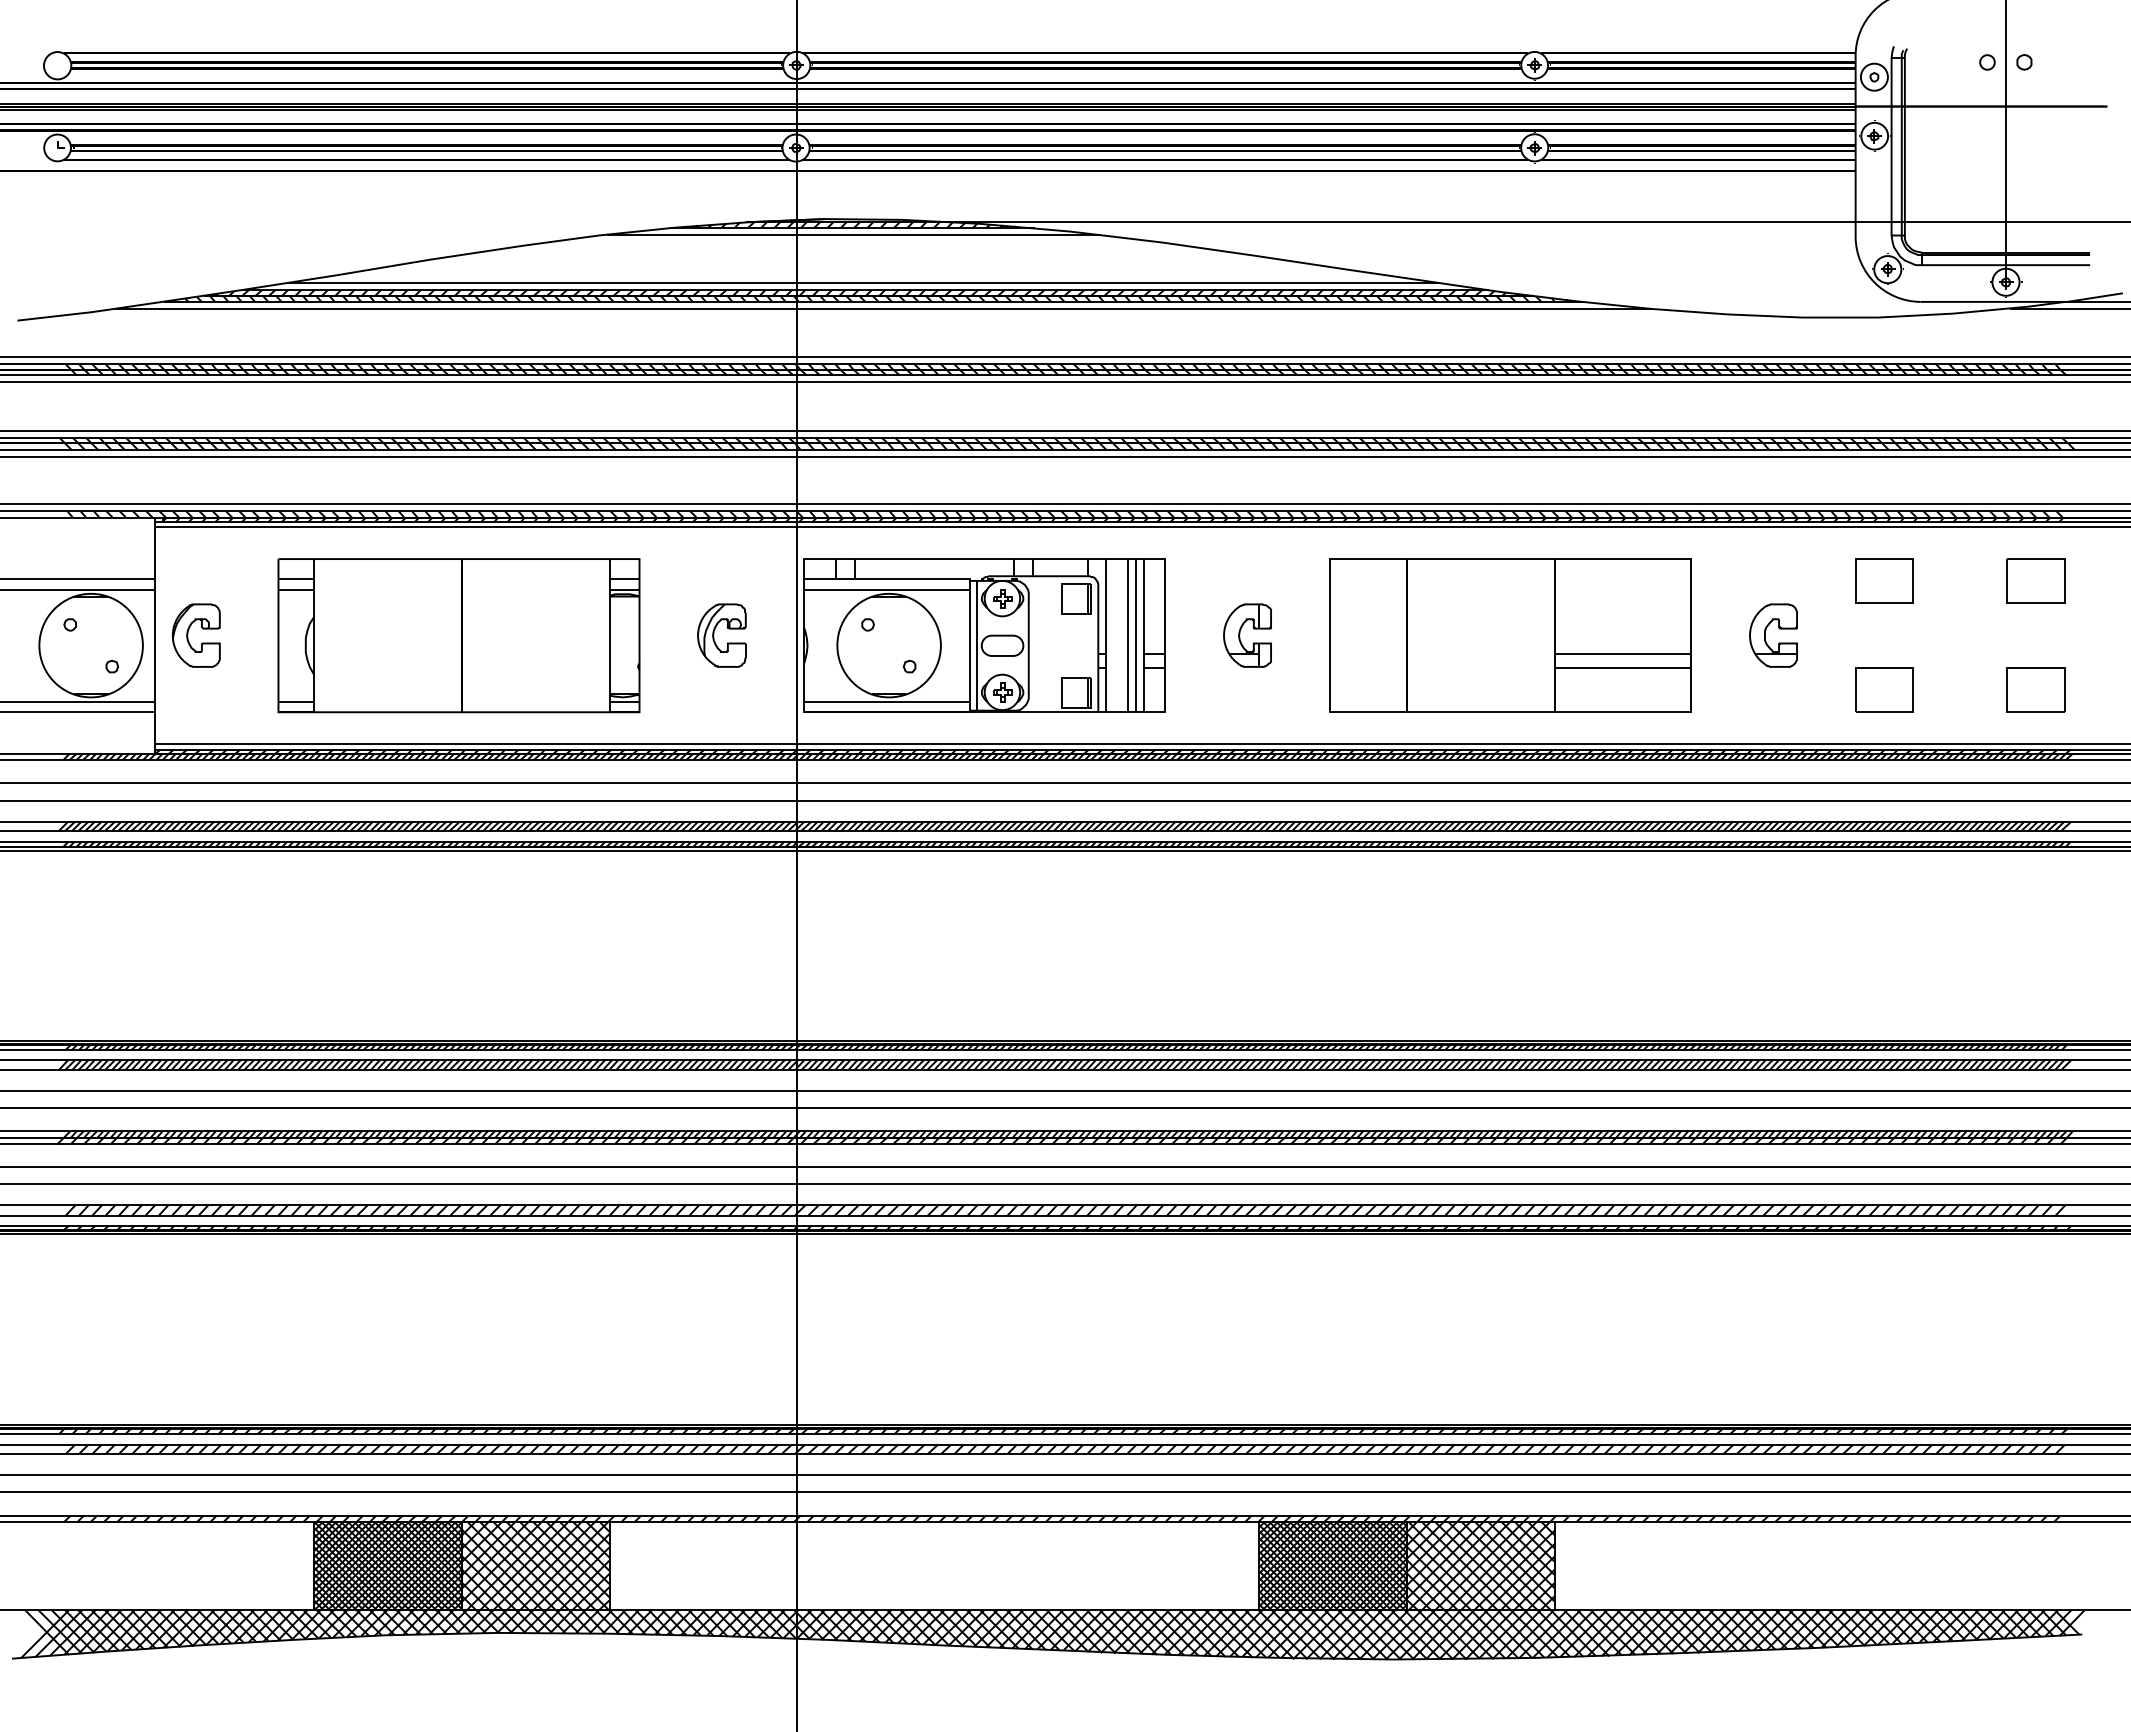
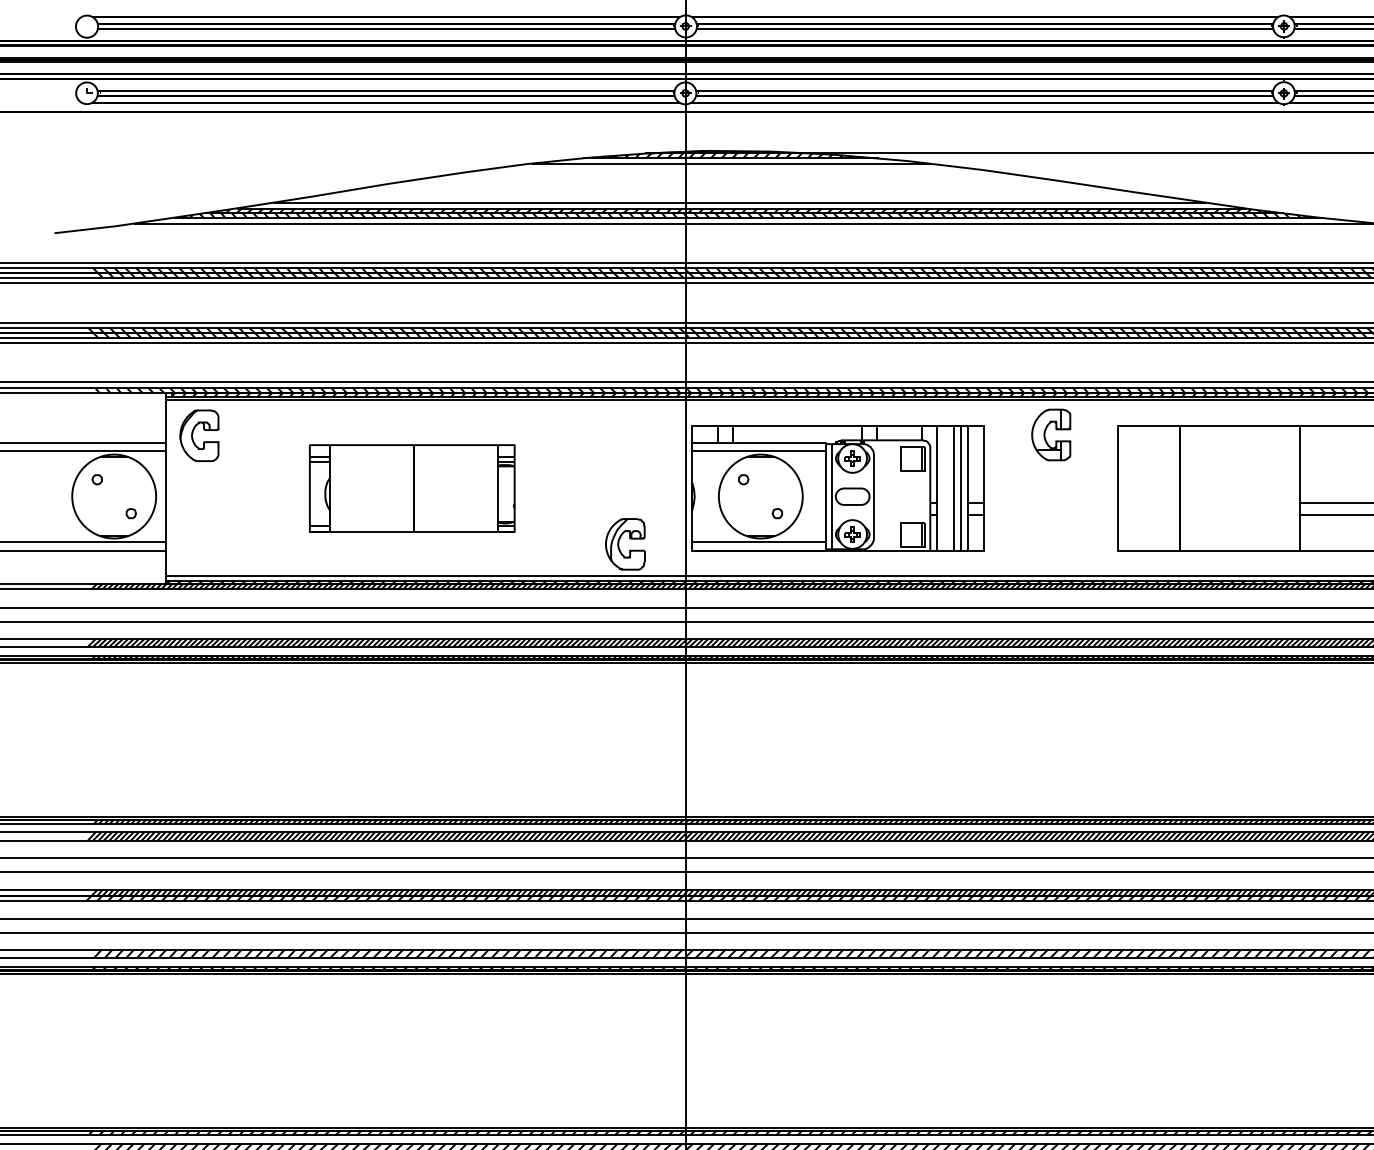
part: (188, 634) -> (193, 434), moved
part: (714, 634) -> (619, 543), moved
part: (1240, 634) -> (1045, 434), moved
part: (458, 635) -> (411, 488), size x0.7

